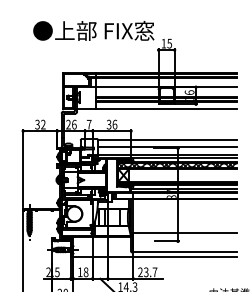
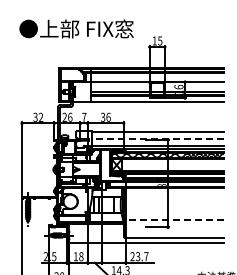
text: (93, 30) -> (76, 28), moved
line: (167, 147) -> (158, 138), solid -> dashed
line: (183, 232) -> (173, 219), solid -> dashed

